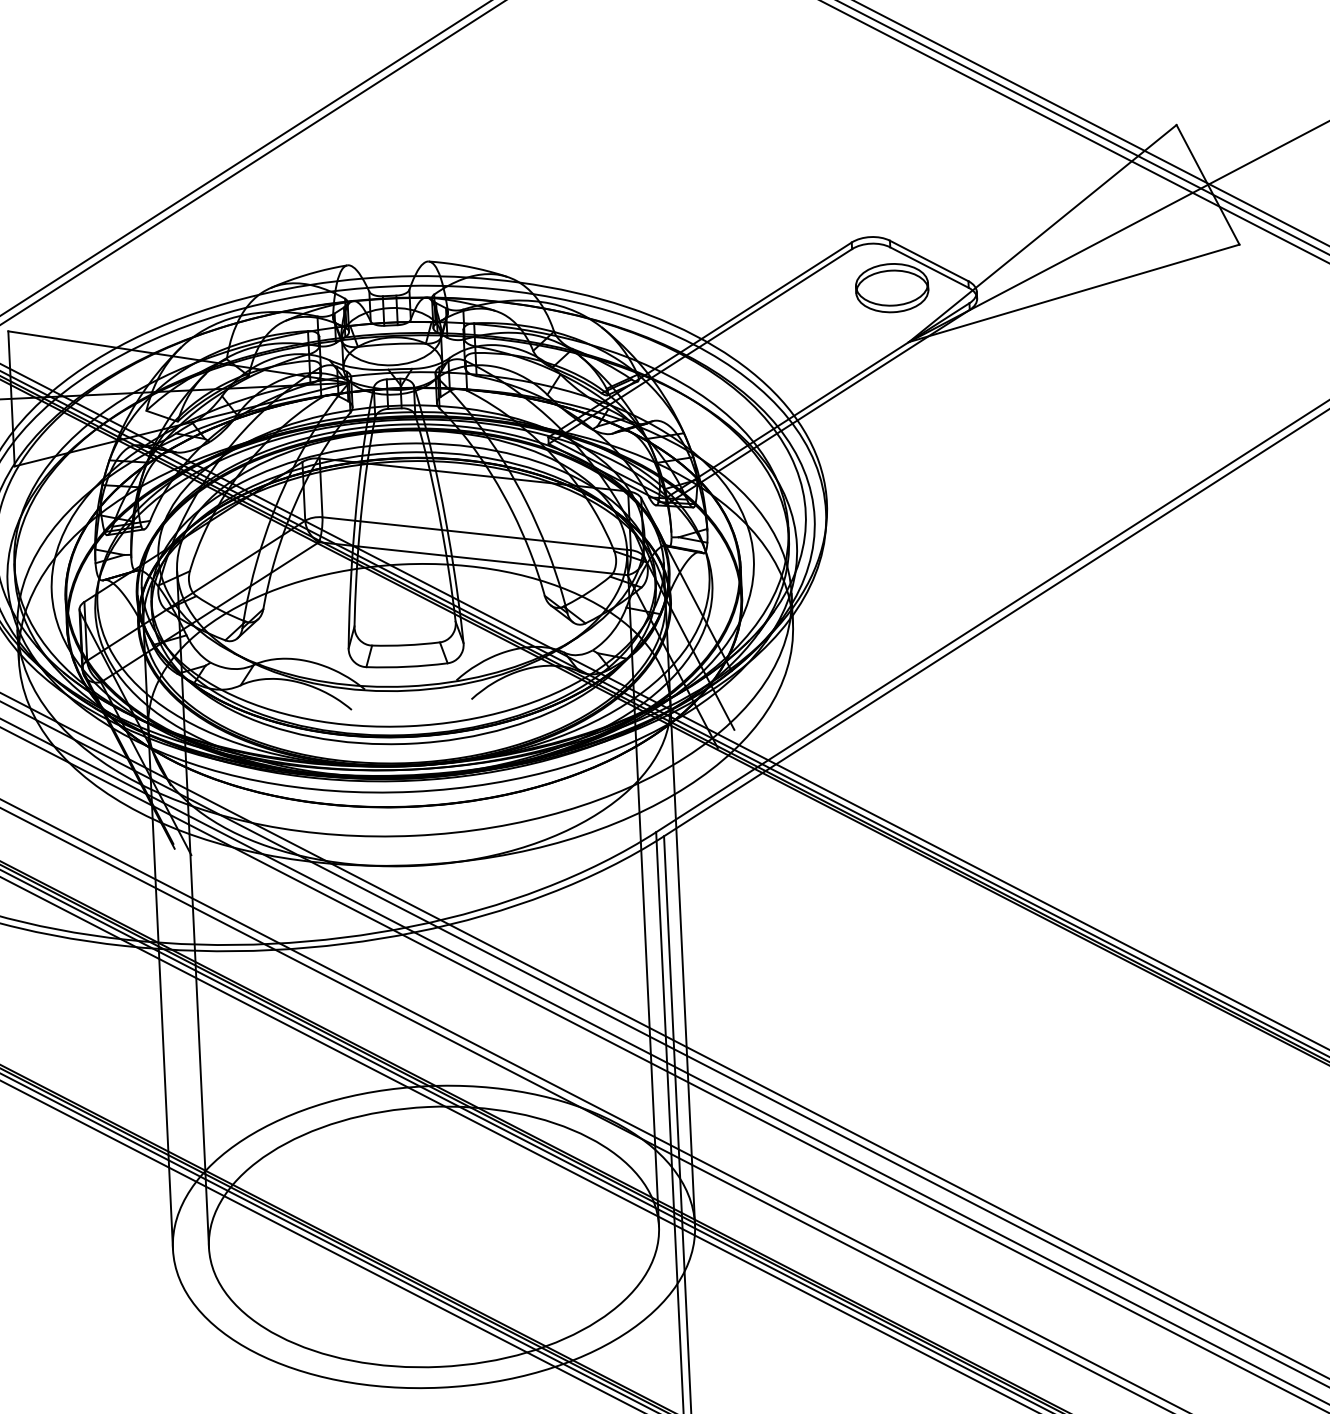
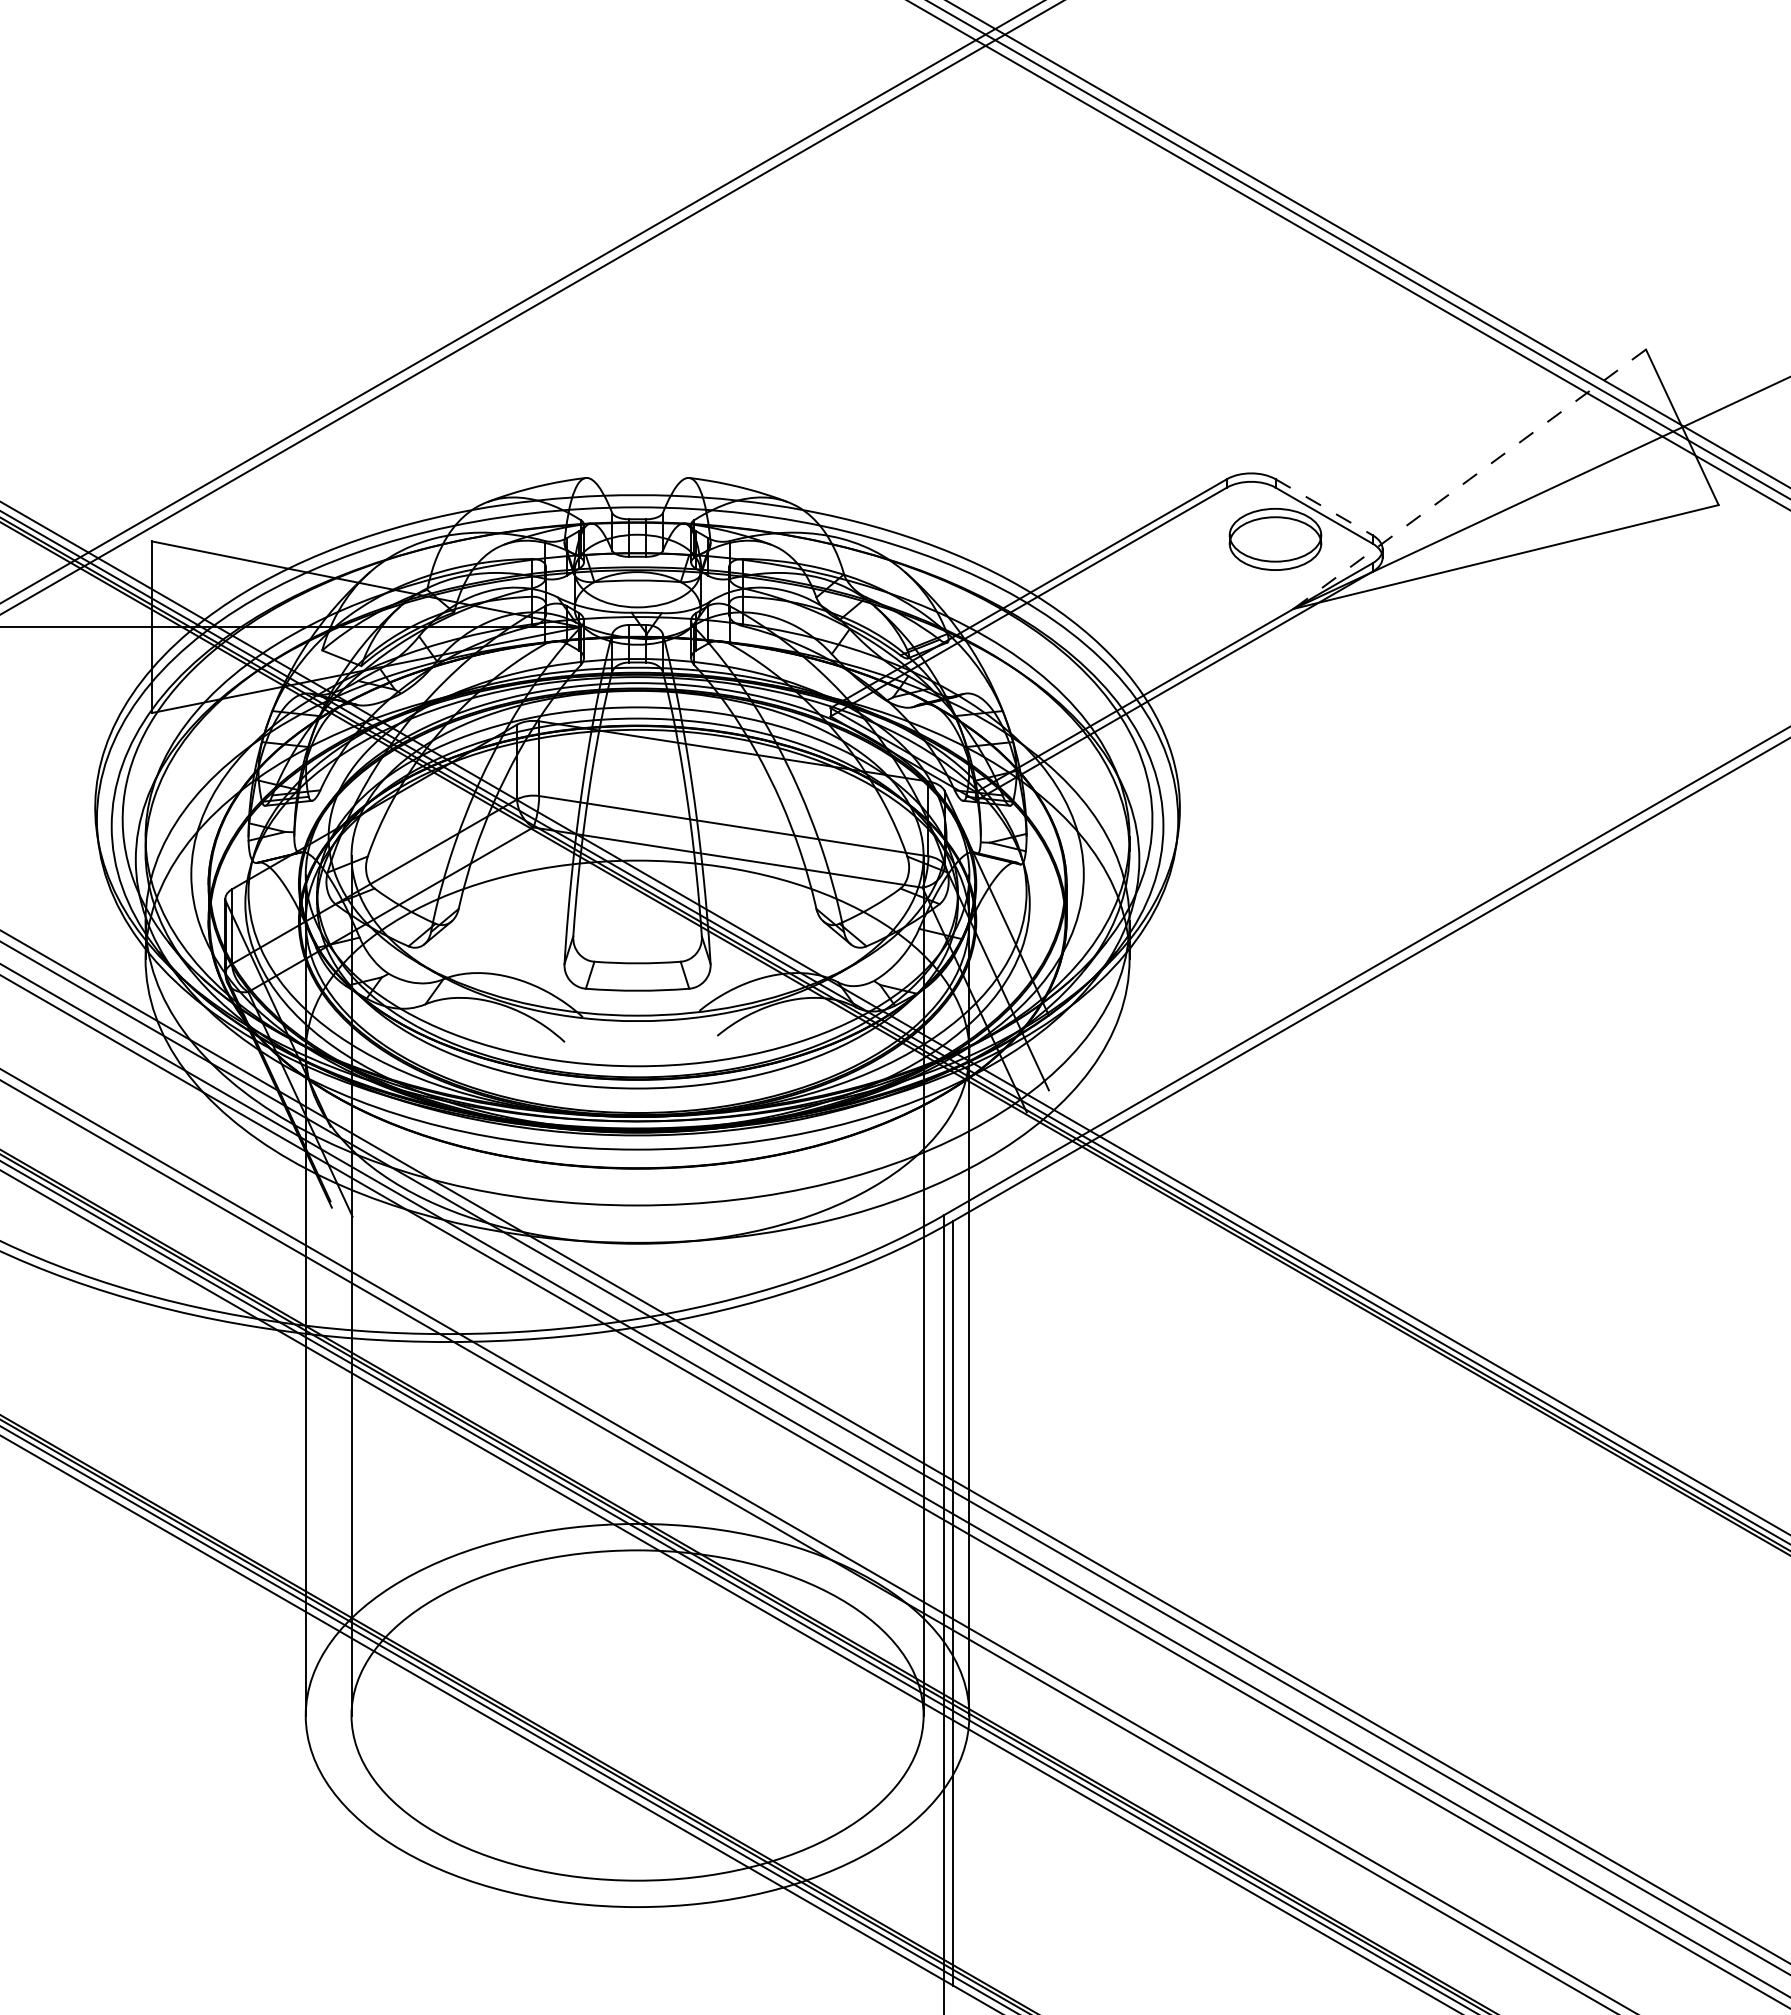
line: (1042, 233) -> (1469, 479), solid -> dashed
line: (929, 261) -> (1324, 507), solid -> dashed

